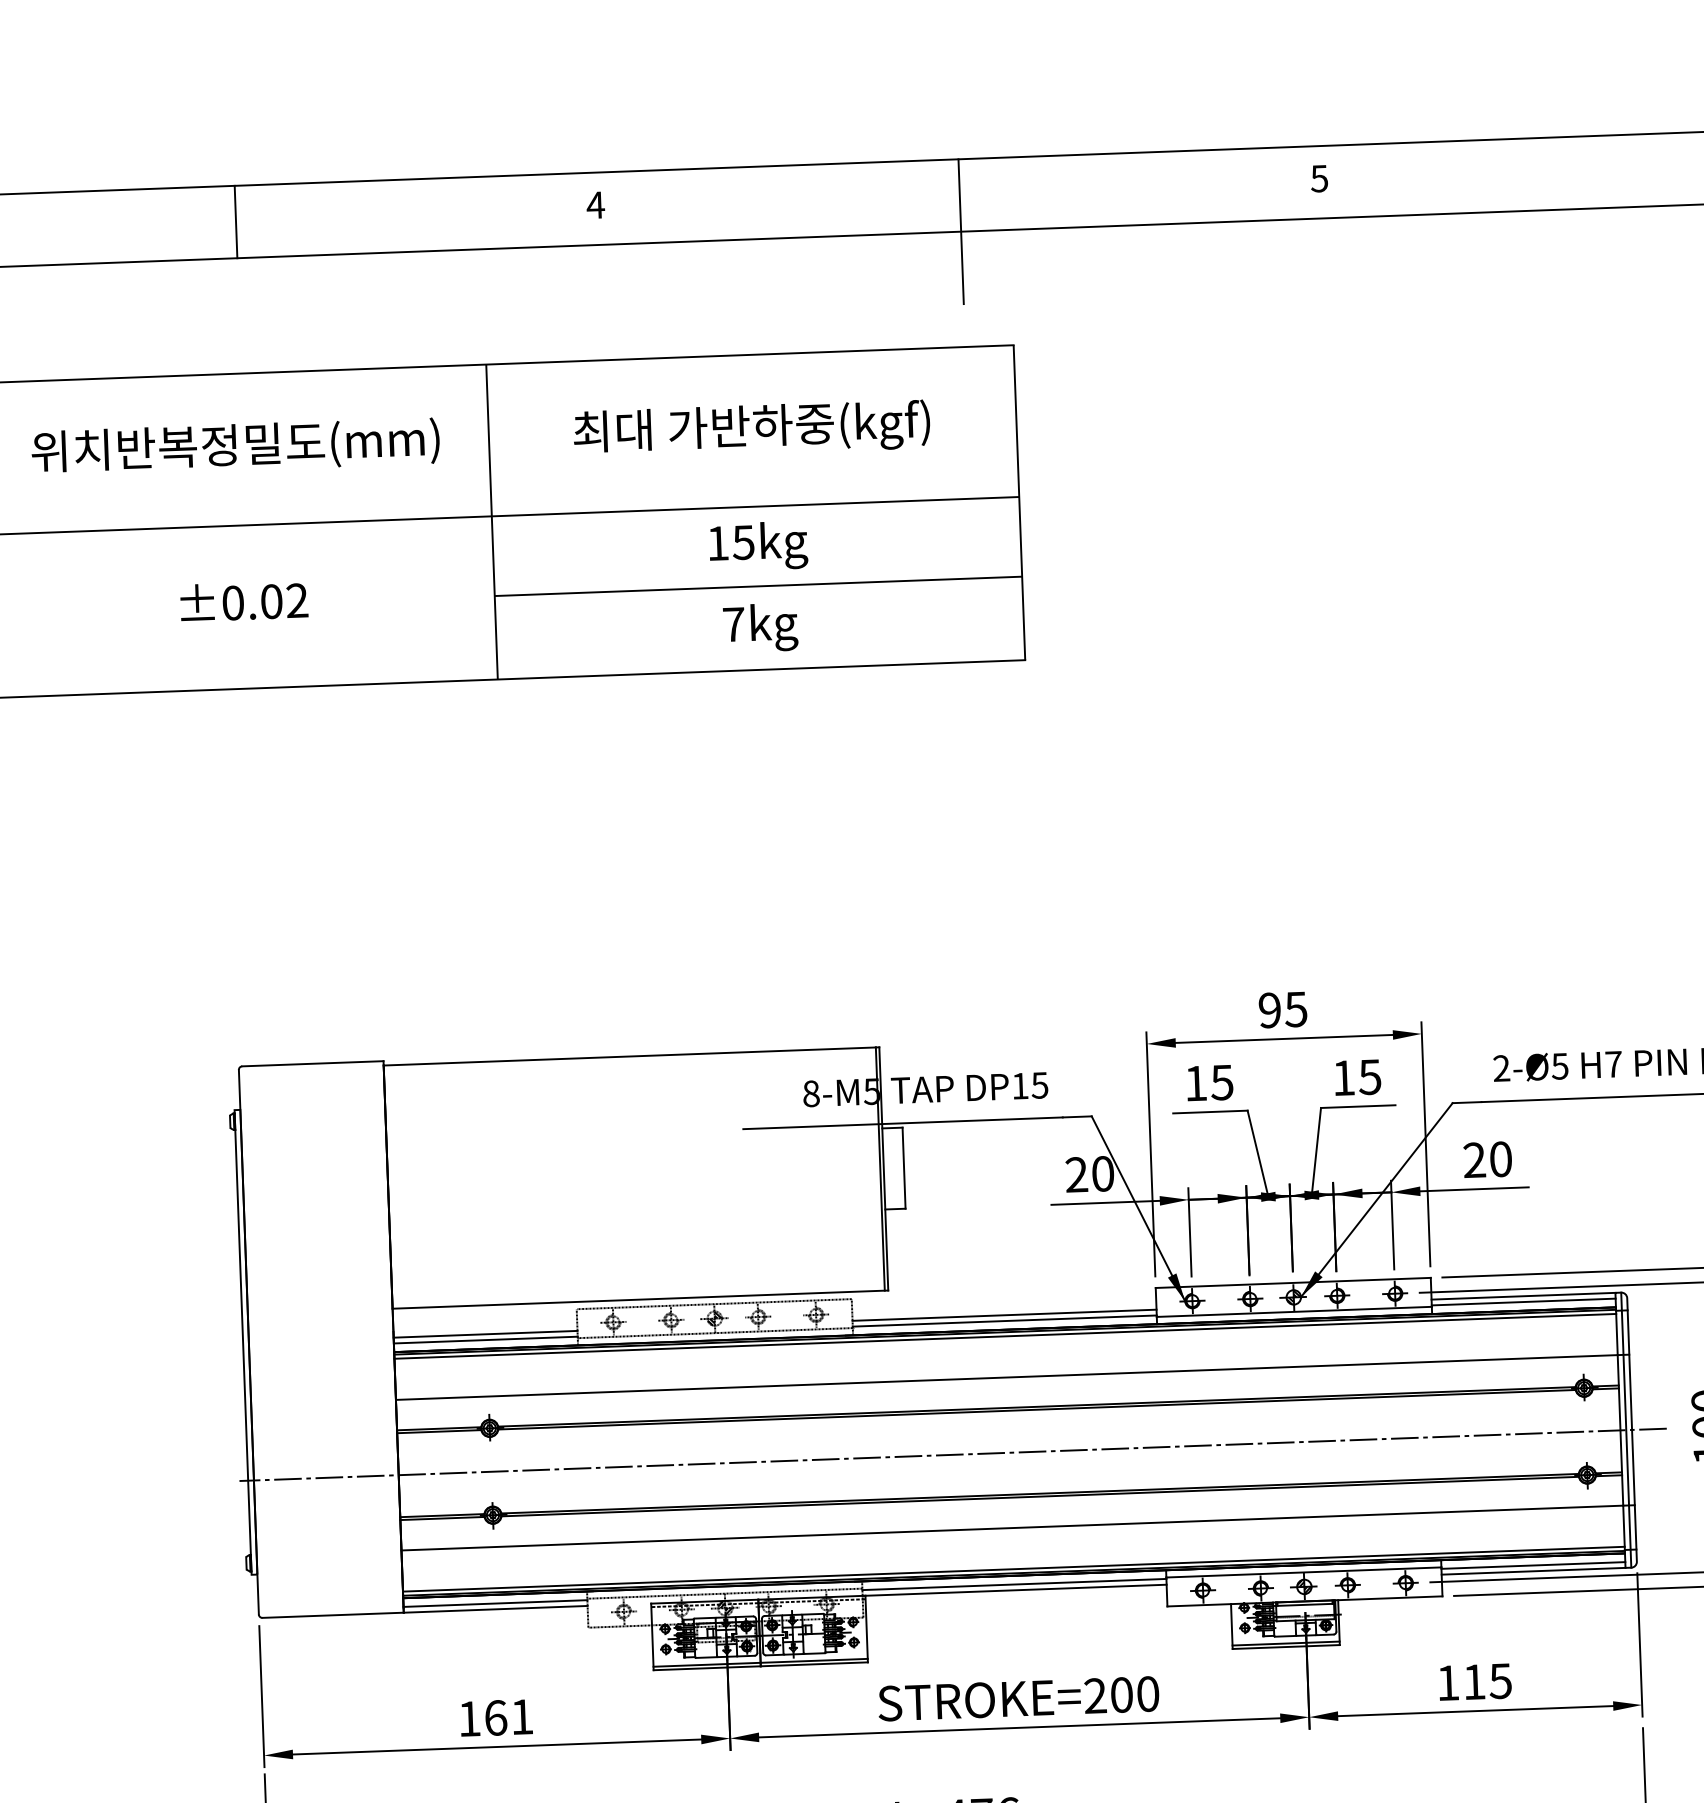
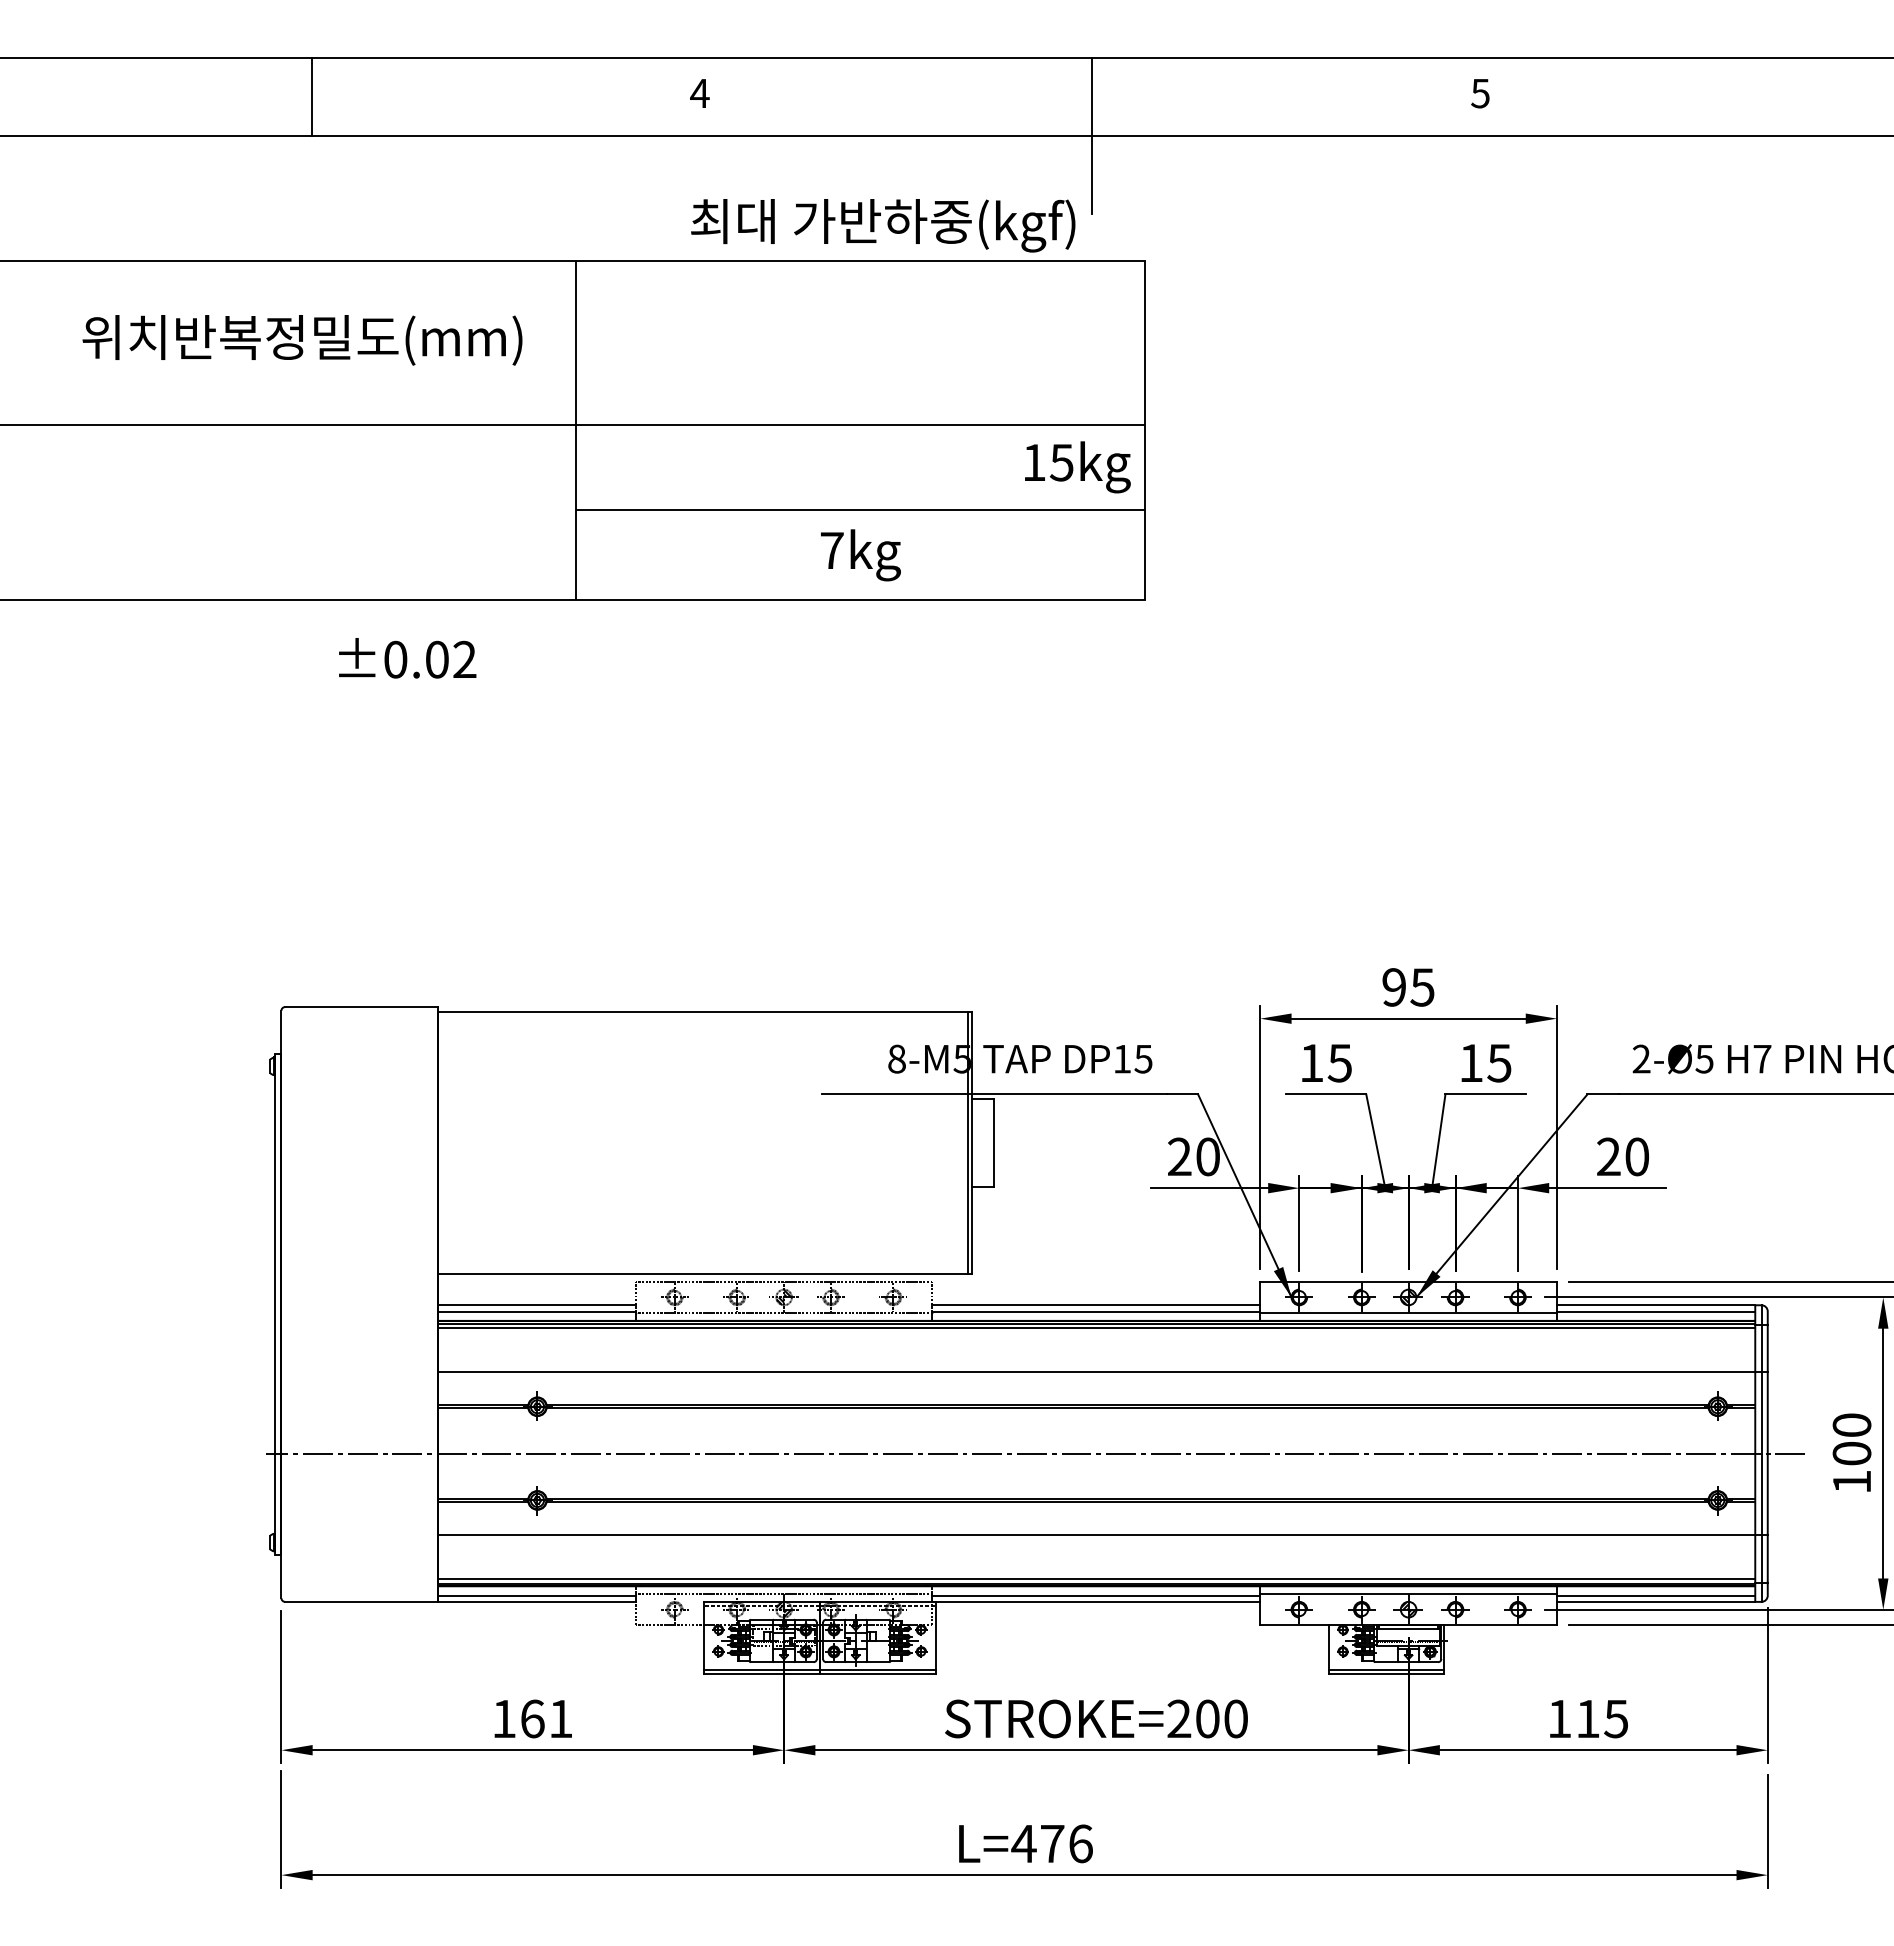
text: (752, 429) -> (883, 225), moved
text: (758, 546) -> (1077, 467), moved
text: (244, 601) -> (407, 658), moved

